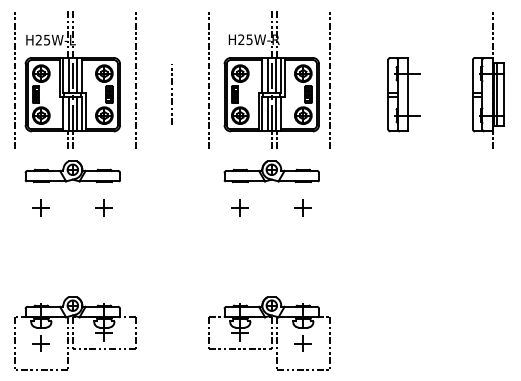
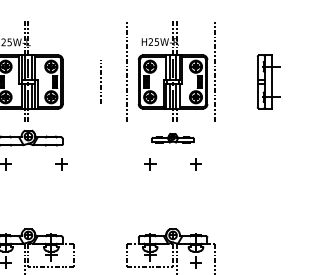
line: (135, 79) -> (73, 70), removed
part: (271, 171) -> (172, 137), size x0.6
part: (103, 207) -> (60, 164), moved

